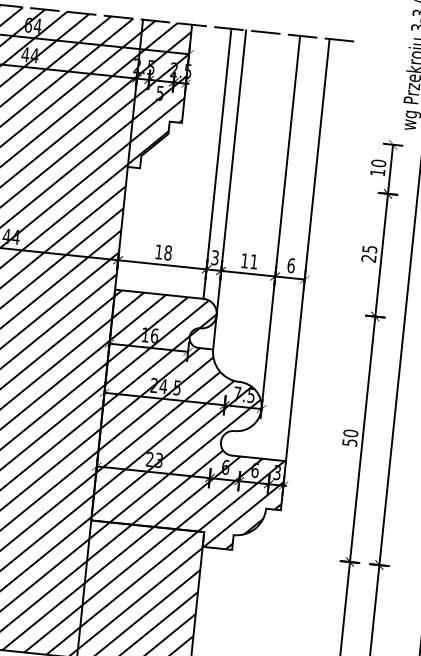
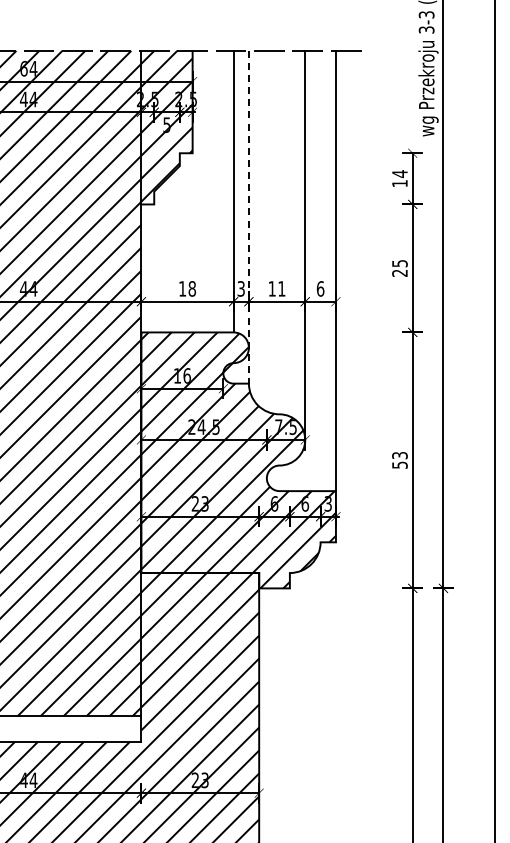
text: (378, 163) -> (399, 174), 10 -> 14
line: (229, 190) -> (248, 217), solid -> dashed
text: (350, 433) -> (399, 455), 50 -> 53

